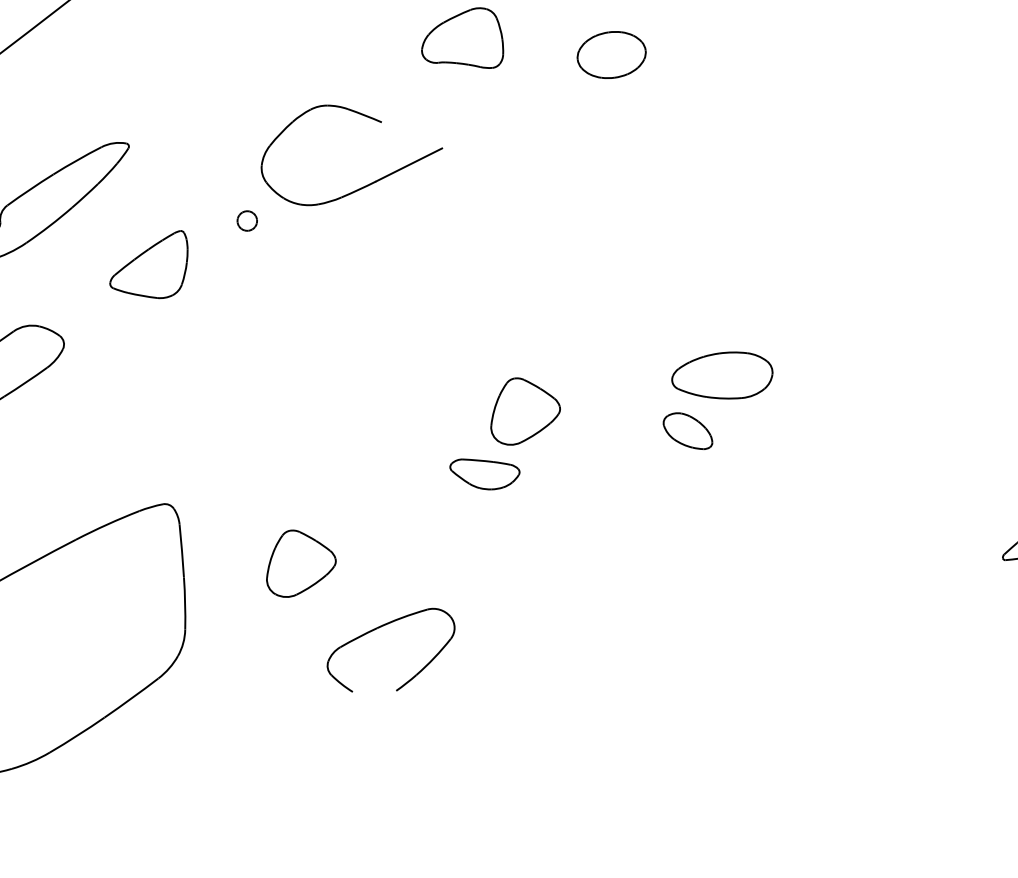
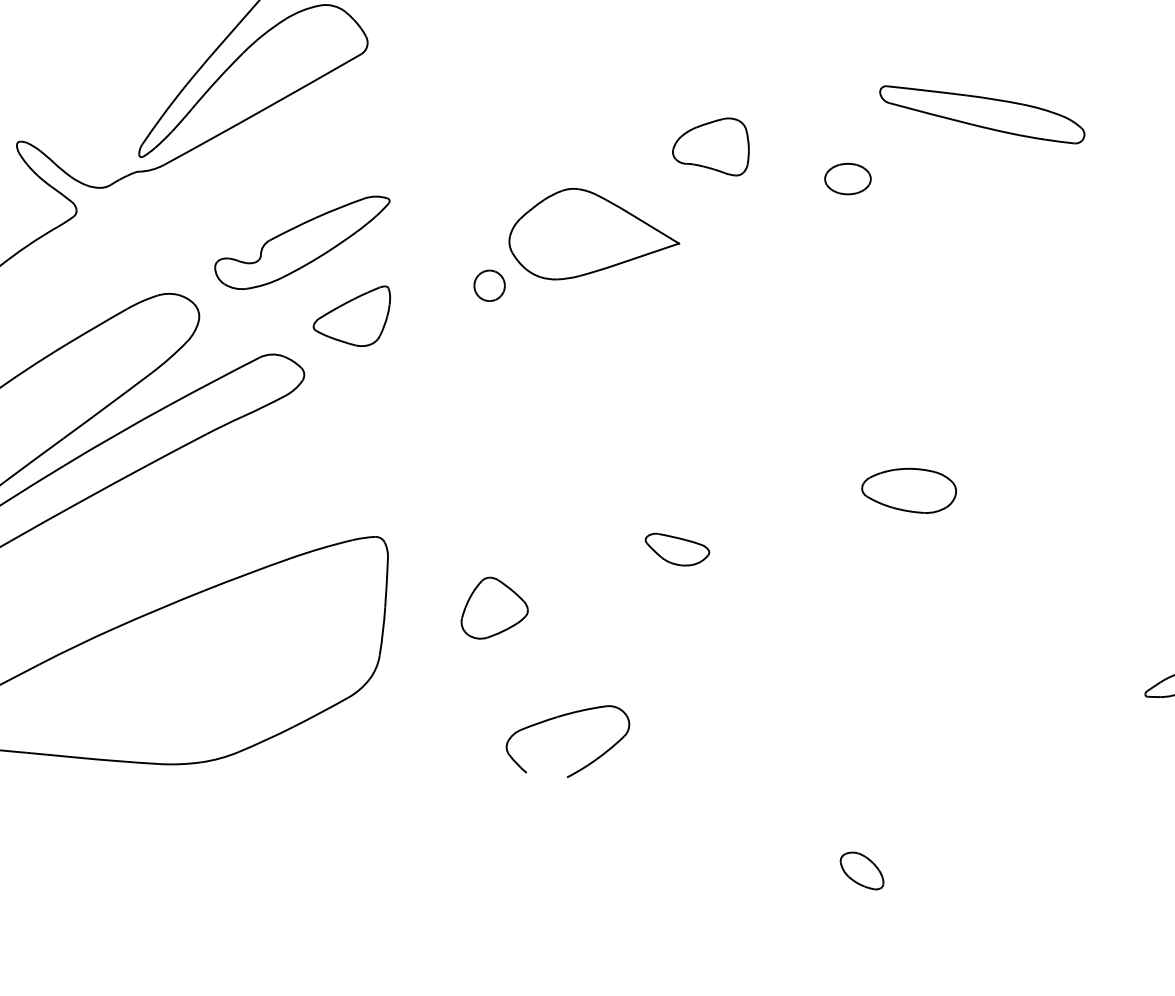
part: (611, 55) -> (847, 179), size x0.71
line: (411, 135) -> (652, 227), added
part: (247, 220) -> (489, 285), size x1.67
part: (148, 266) -> (351, 315), moved
part: (524, 409) -> (721, 495), removed
part: (687, 431) -> (861, 870), moved
part: (380, 628) -> (560, 717), moved

